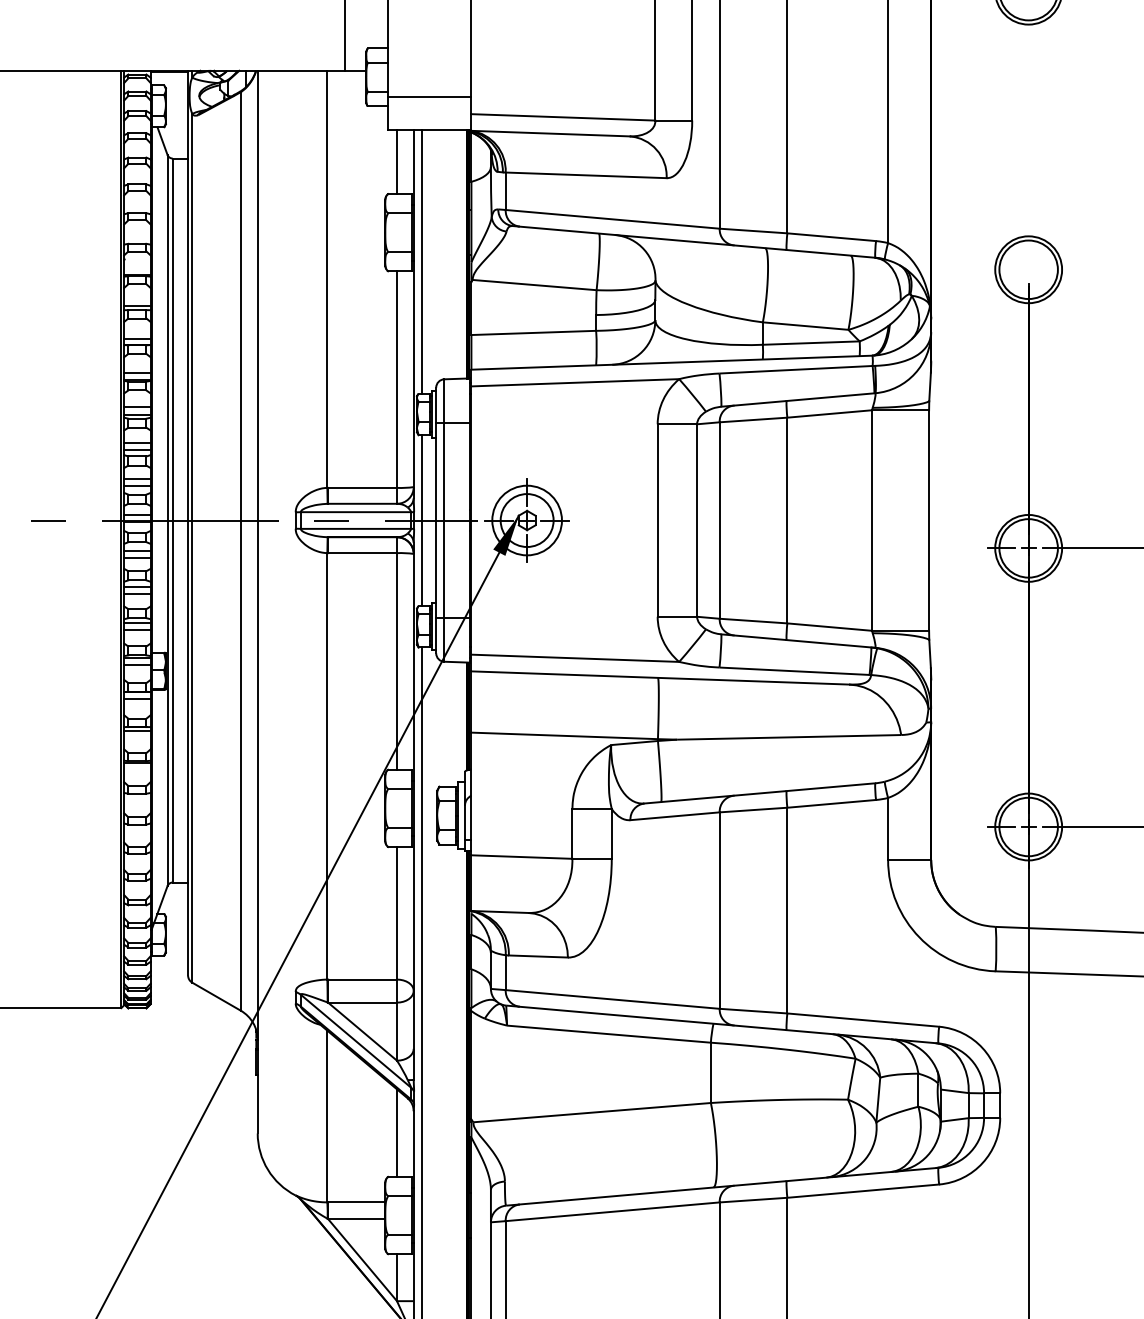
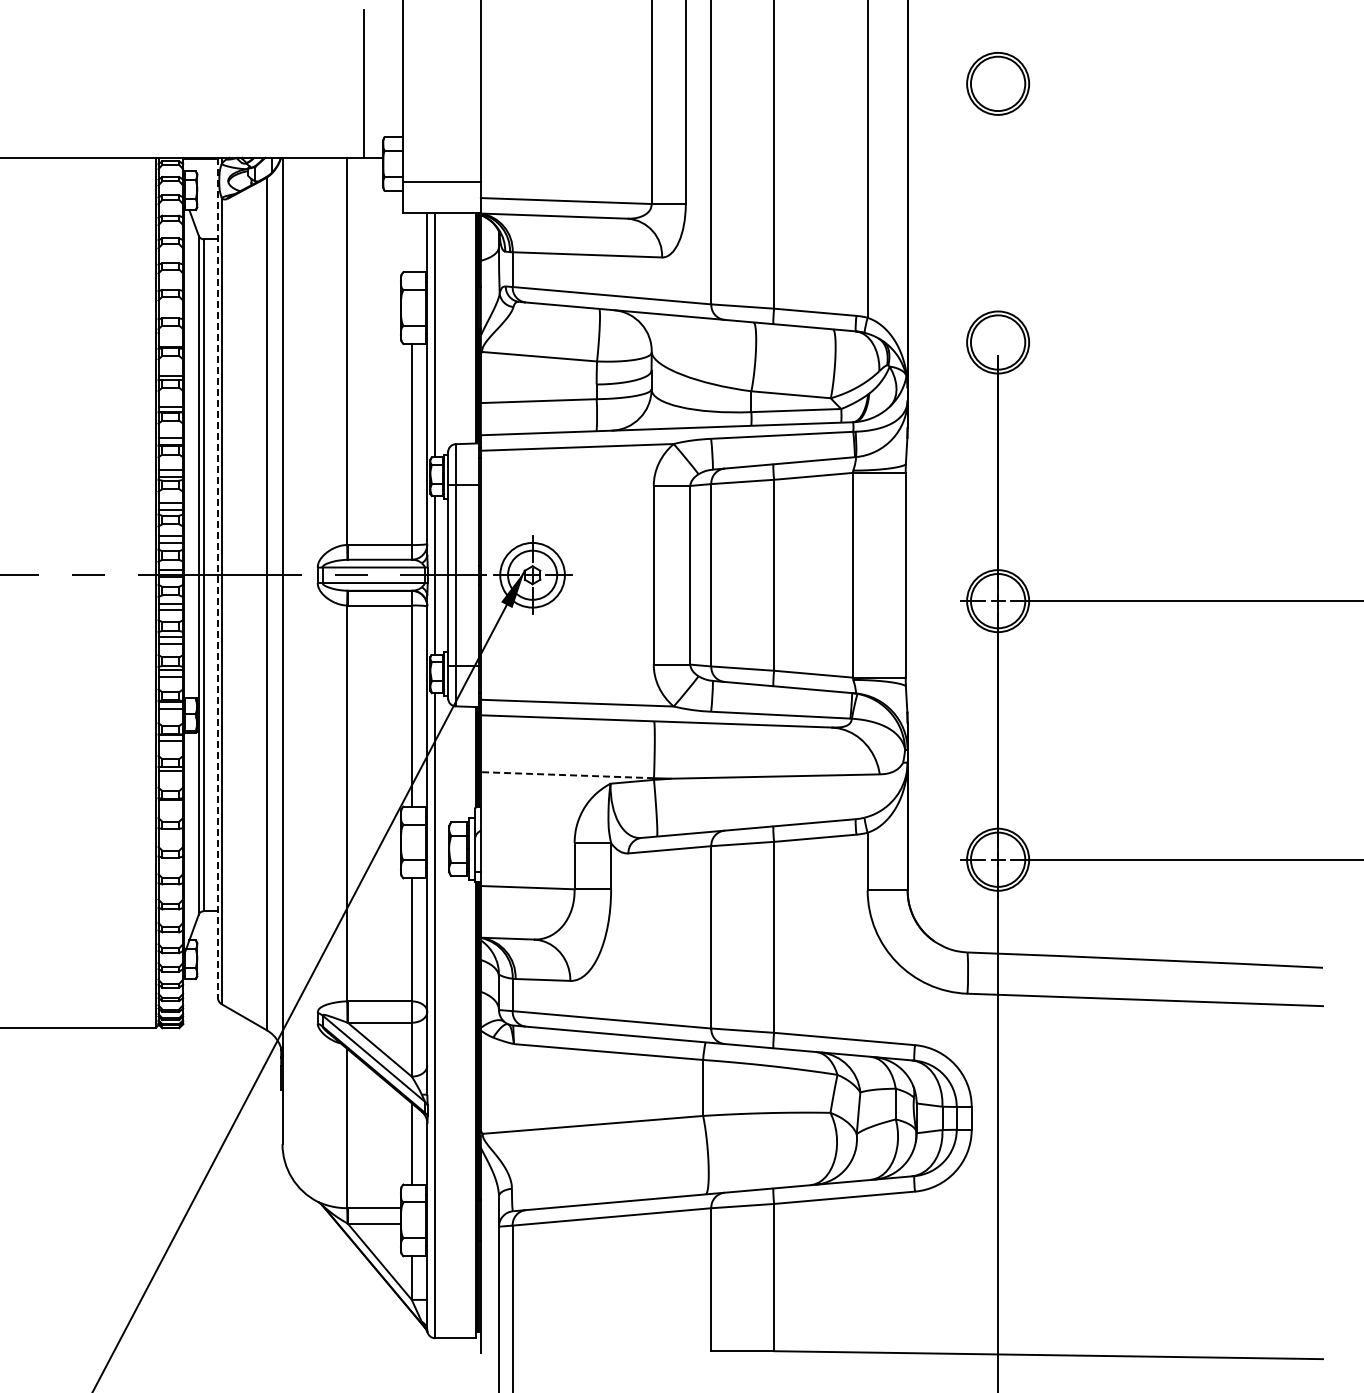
line: (396, 162) -> (411, 242), removed
line: (187, 522) -> (217, 577), solid -> dashed
line: (564, 736) -> (567, 775), solid -> dashed

